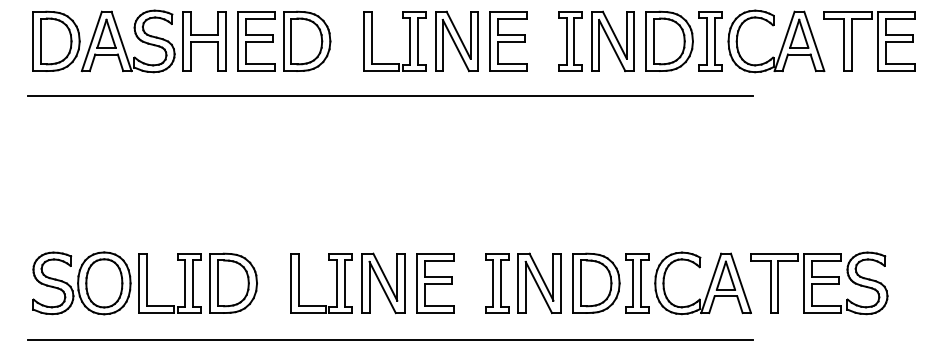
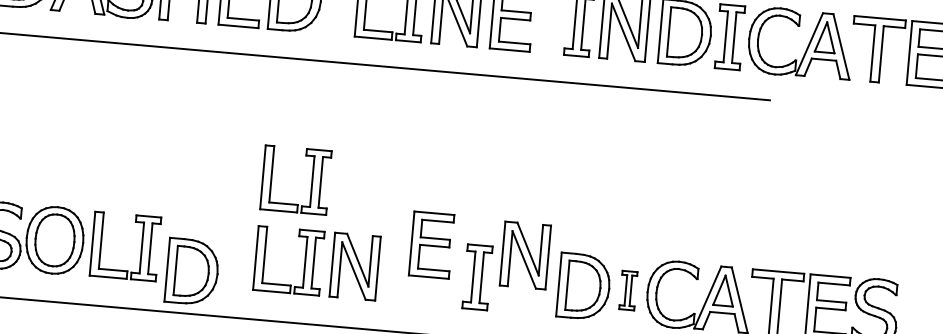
part: (336, 208) -> (311, 181), added
part: (233, 282) -> (192, 270), moved
part: (435, 283) -> (431, 245), moved
part: (539, 283) -> (525, 255), moved
part: (637, 283) -> (628, 290), size x0.6

